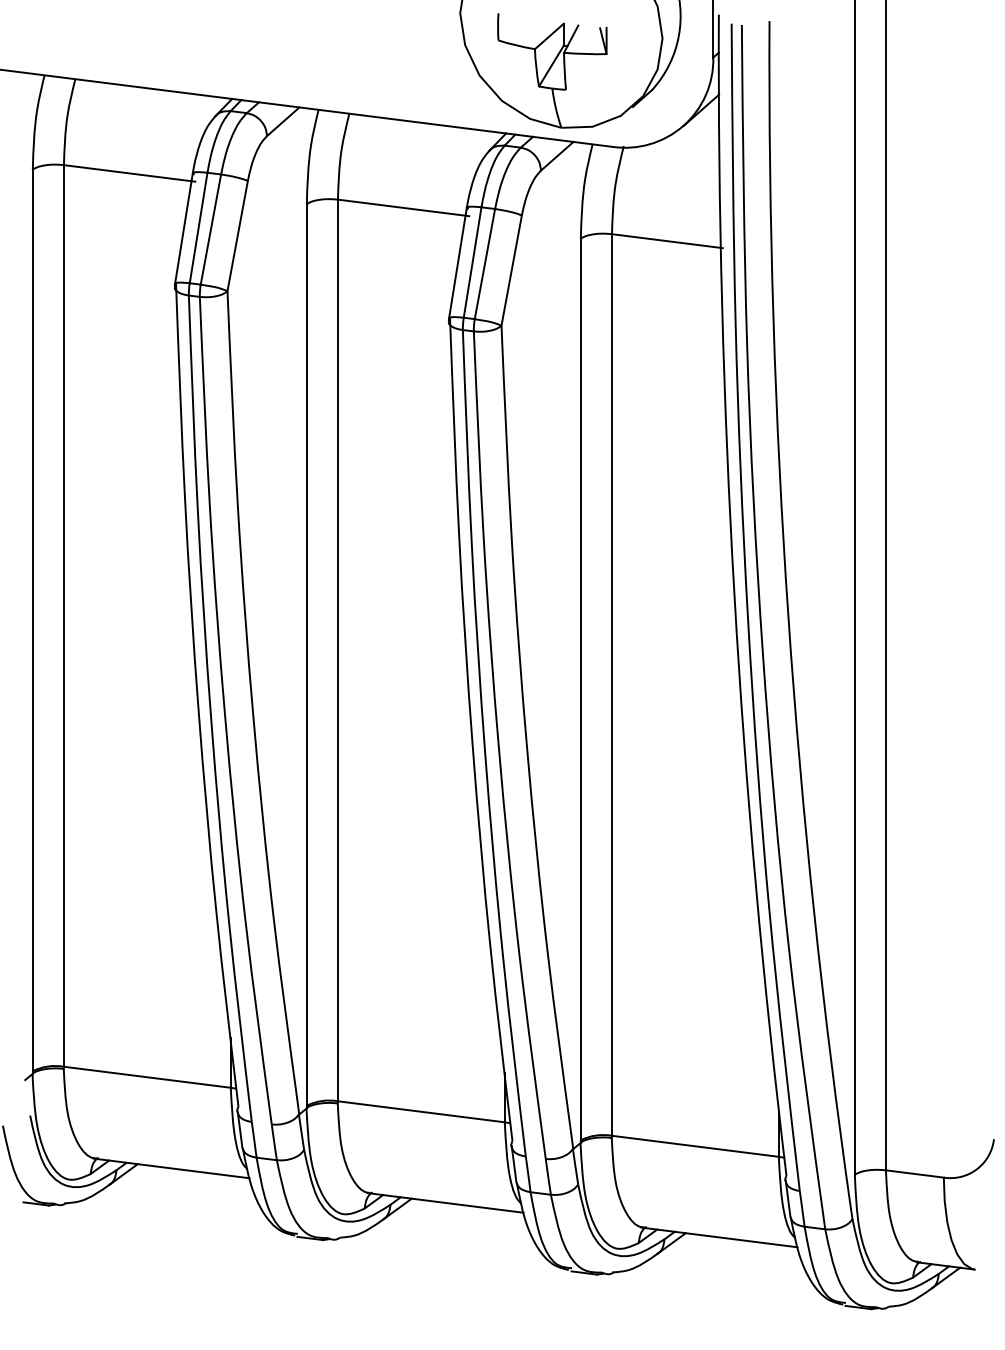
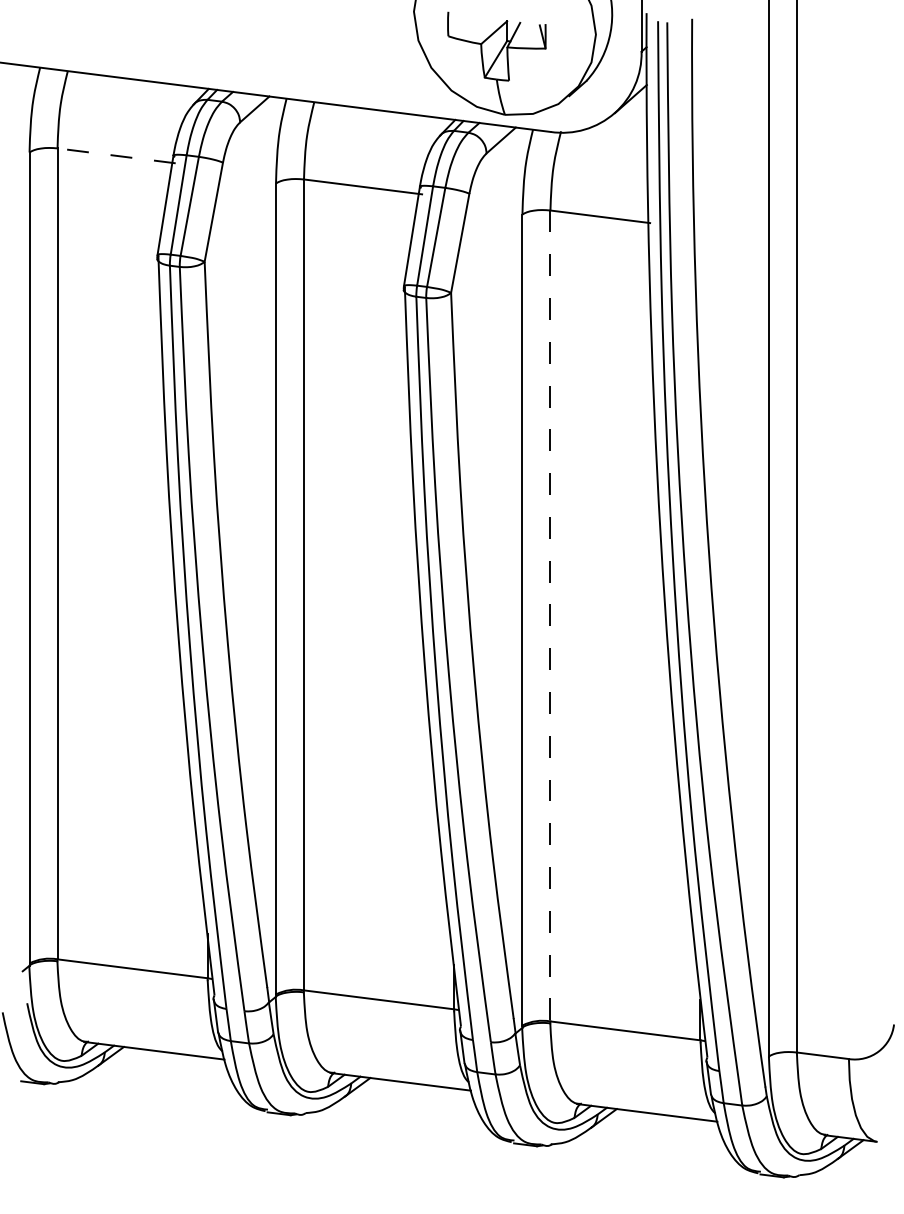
line: (129, 173) -> (116, 155), solid -> dashed
line: (611, 685) -> (550, 616), solid -> dashed

